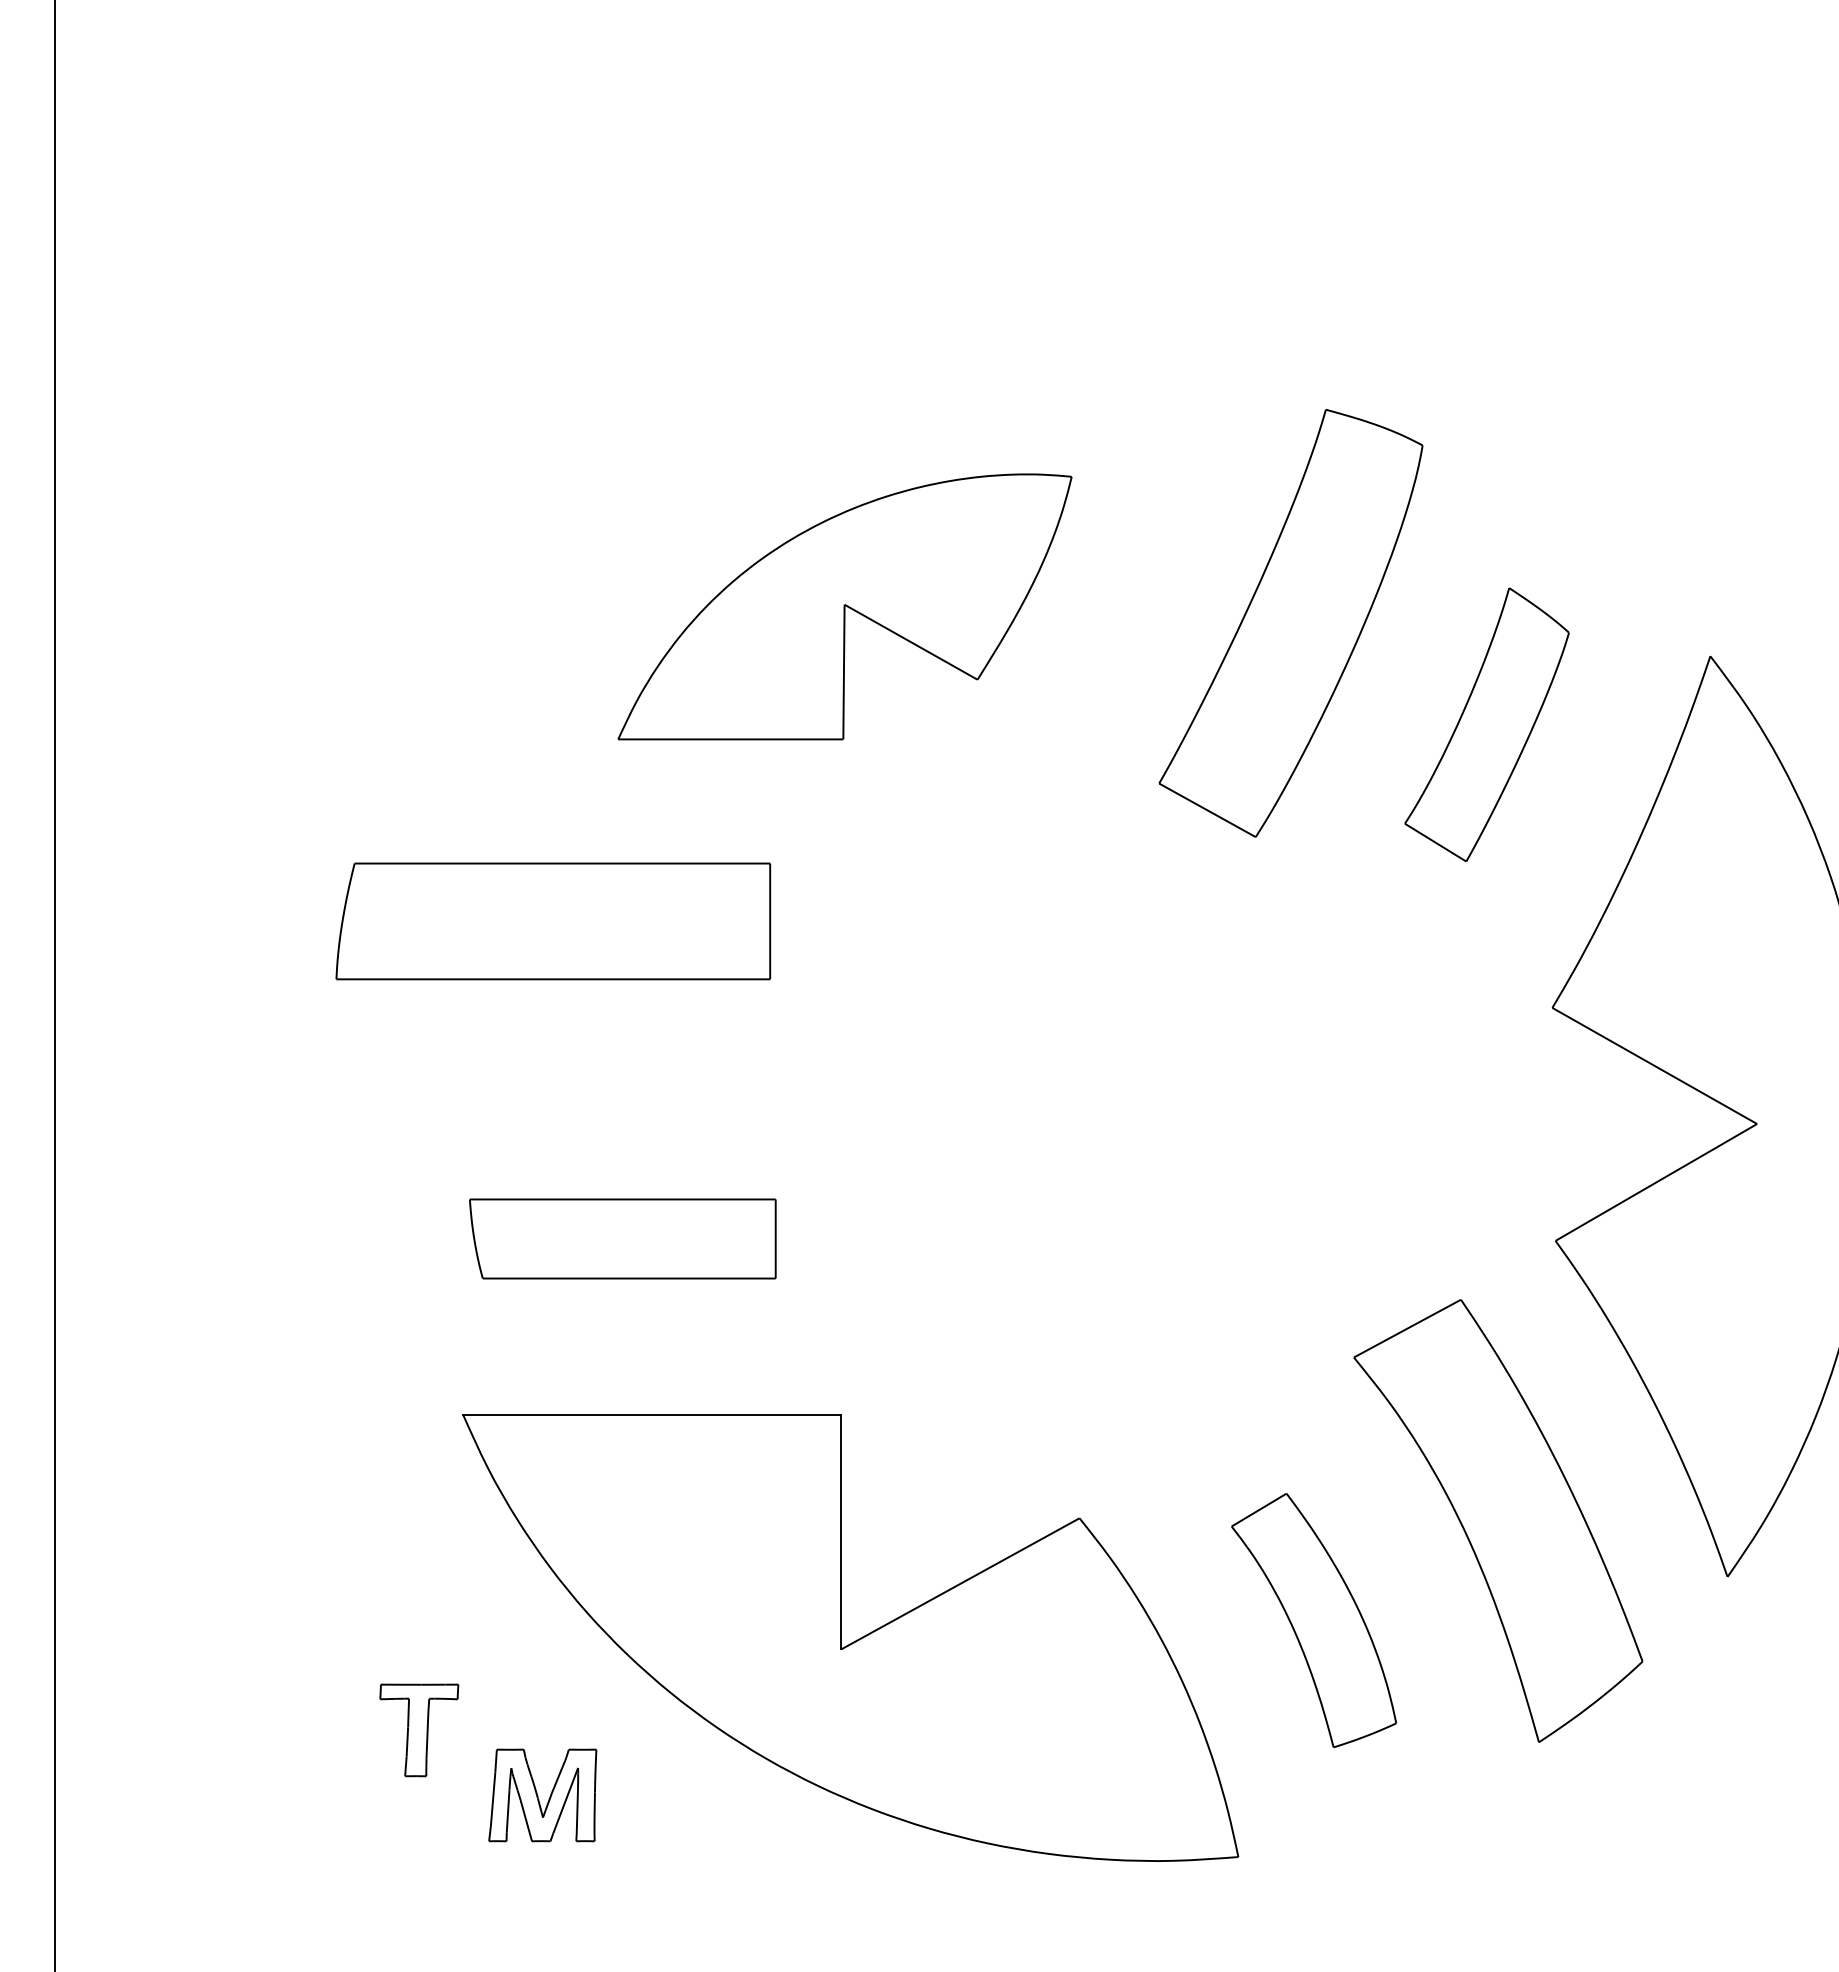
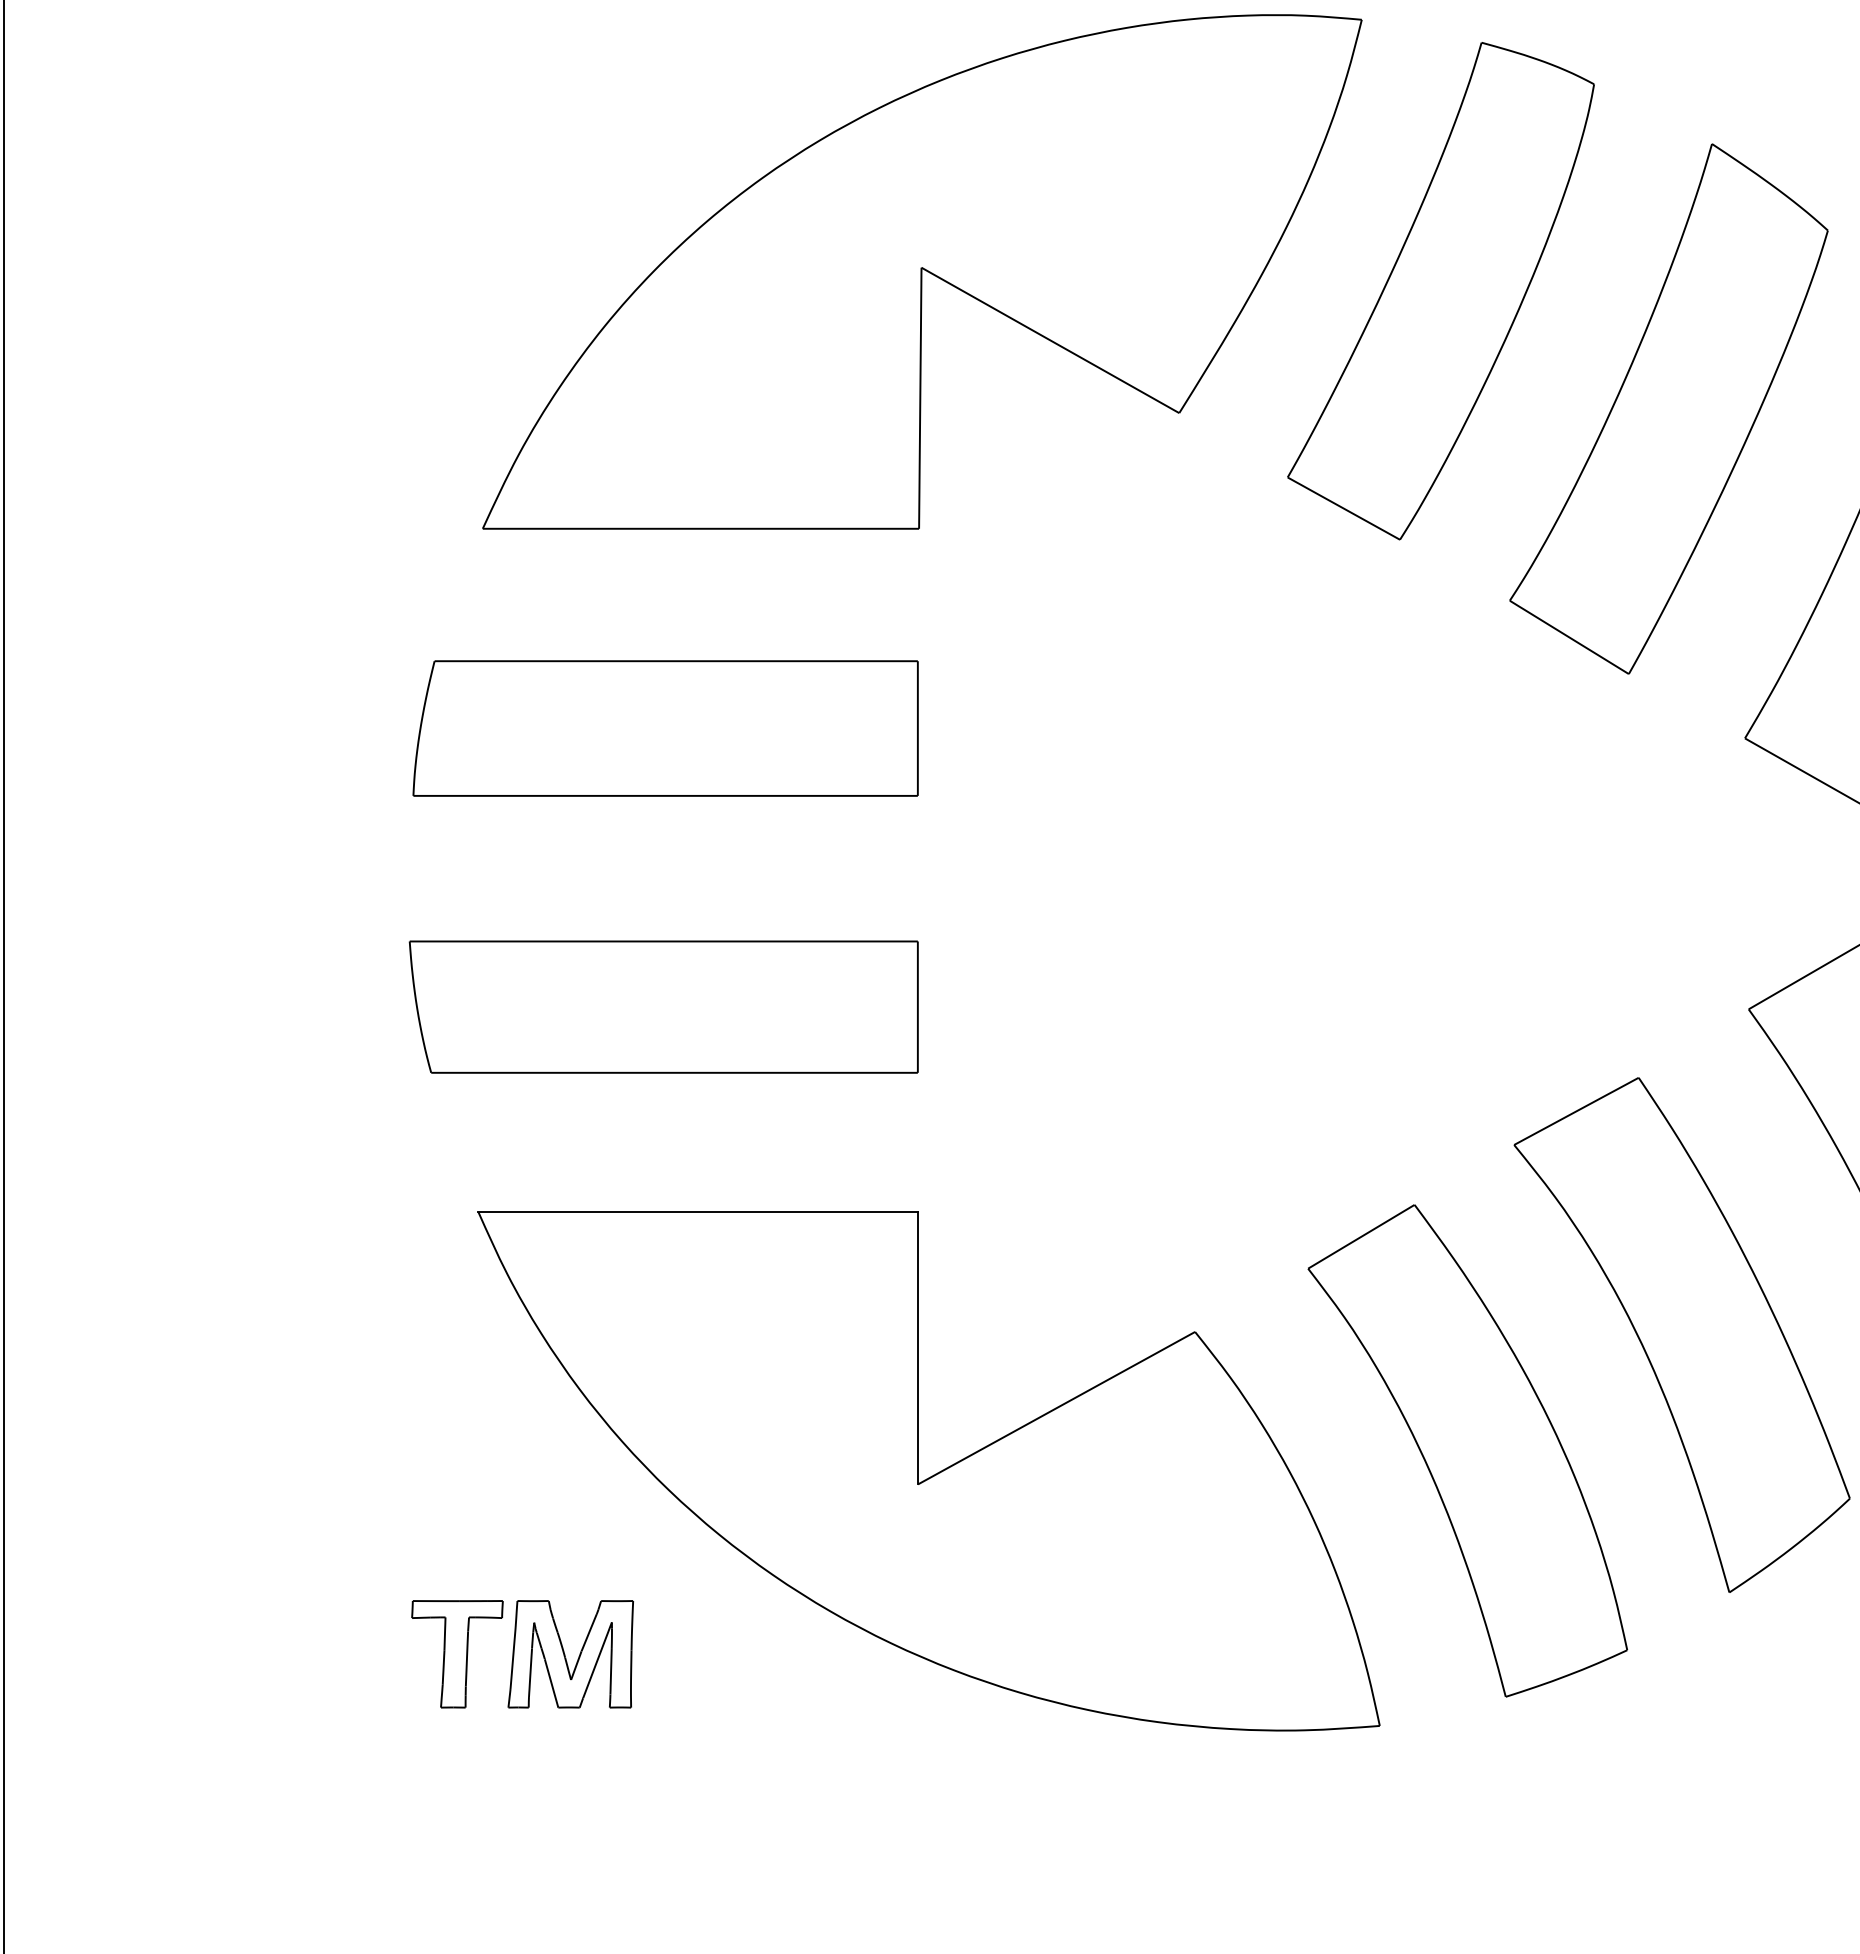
part: (844, 606) -> (921, 271), size x1.67
part: (1486, 724) -> (1668, 408), size x1.67
part: (553, 921) -> (665, 728), moved
part: (622, 1238) -> (663, 1006), size x1.43
part: (1313, 1620) -> (1467, 1450), size x1.67
part: (419, 1730) -> (457, 1654), moved

